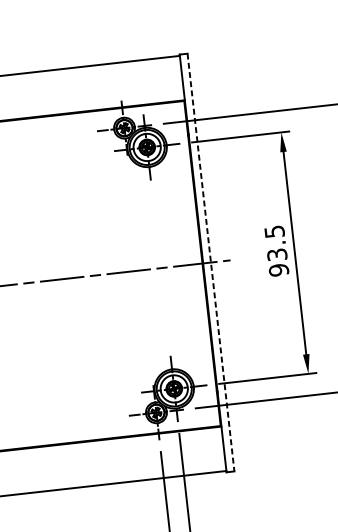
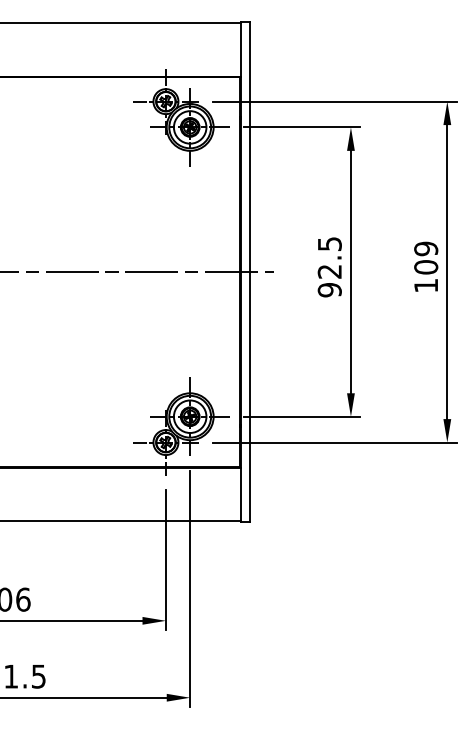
text: (276, 254) -> (329, 271), 93.5 -> 92.5
line: (211, 262) -> (250, 272), dashed -> solid

